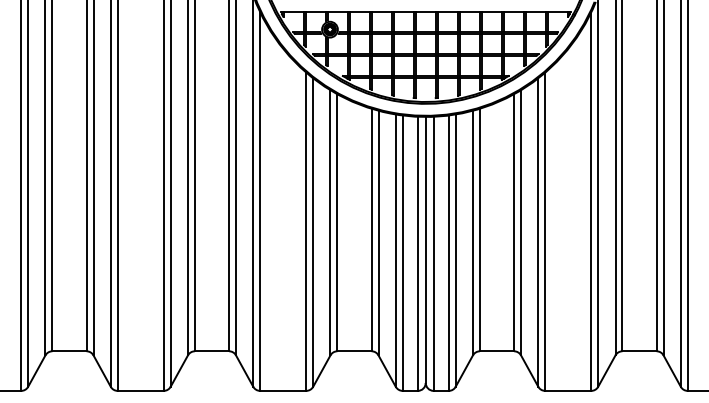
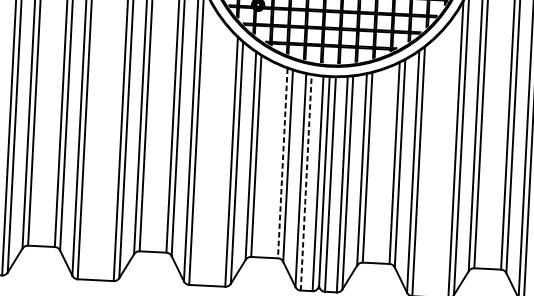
line: (371, 230) -> (282, 163), solid -> dashed
line: (402, 253) -> (306, 183), solid -> dashed

